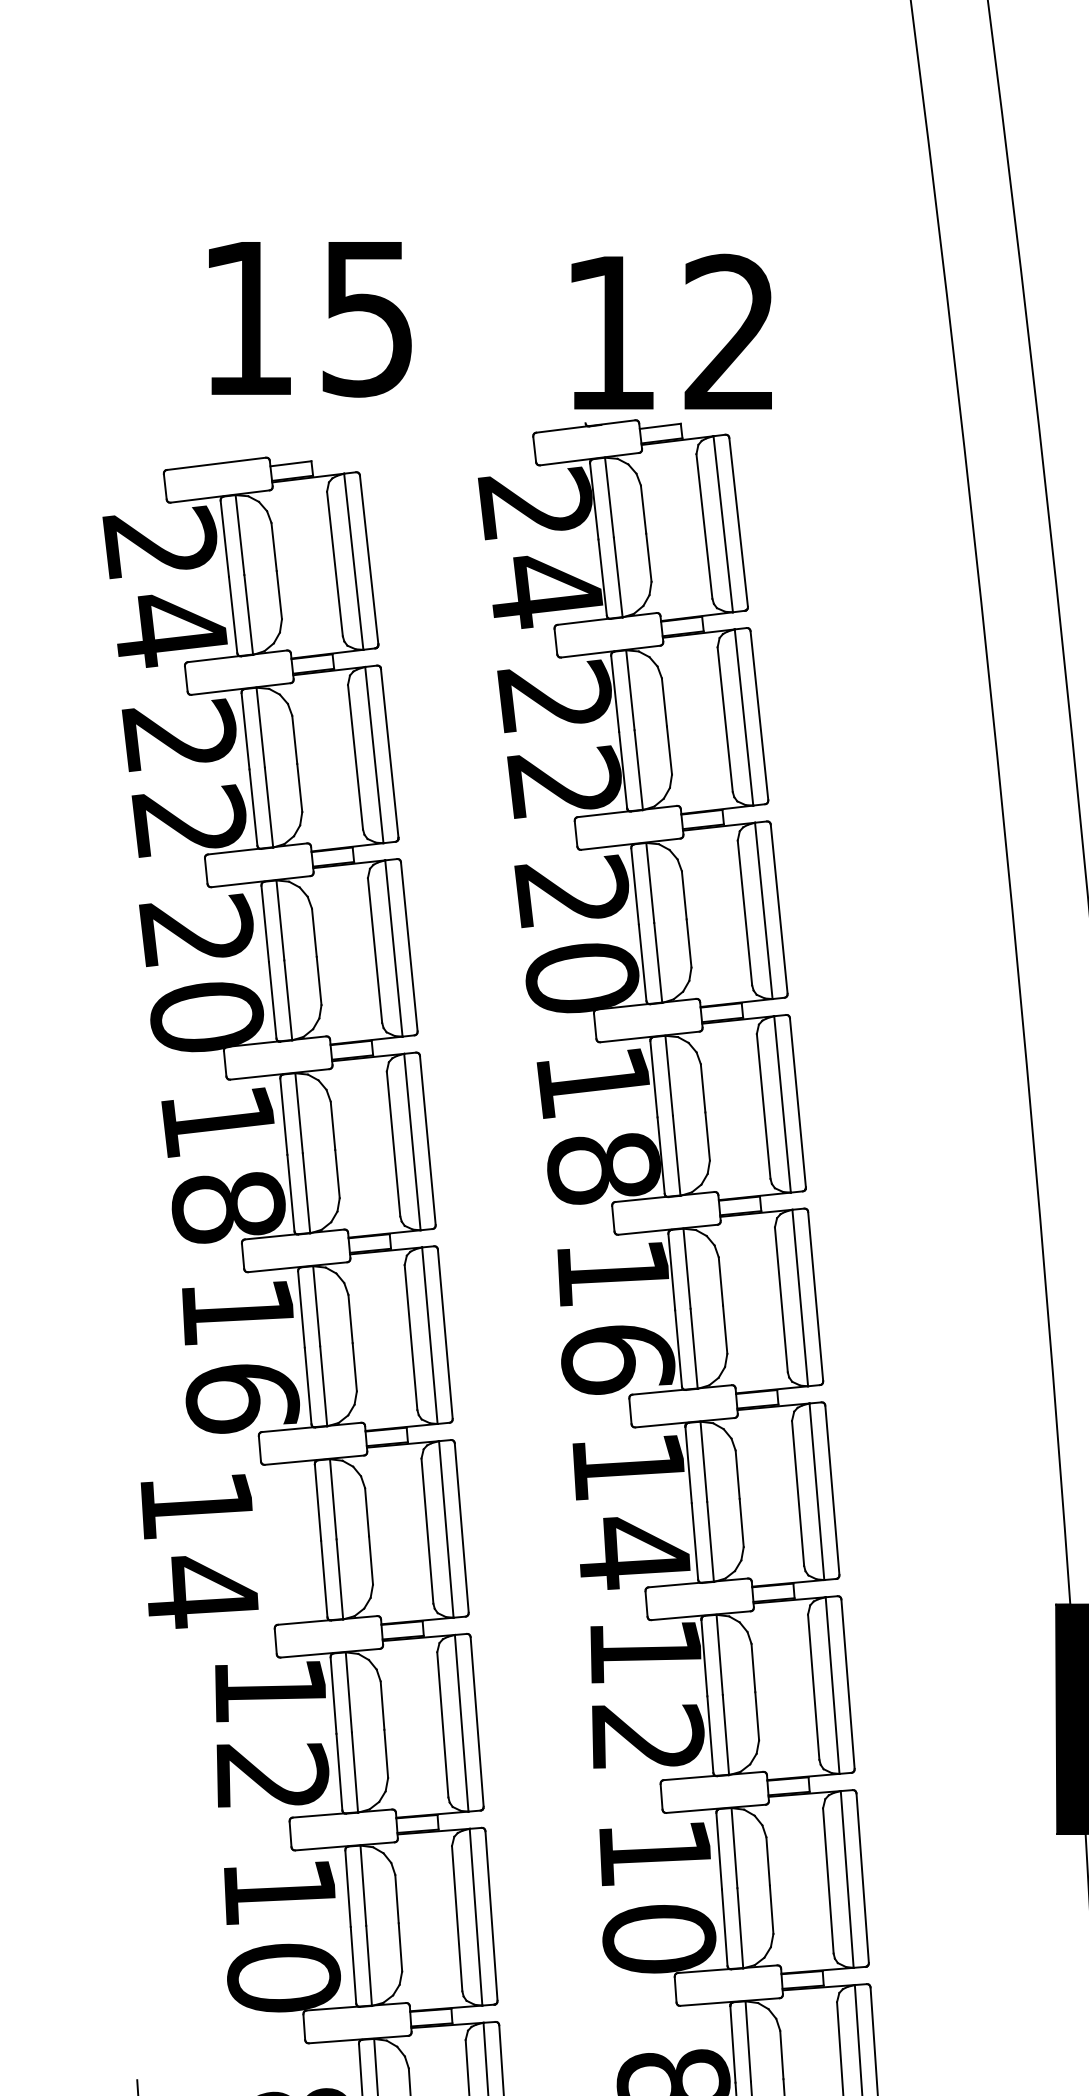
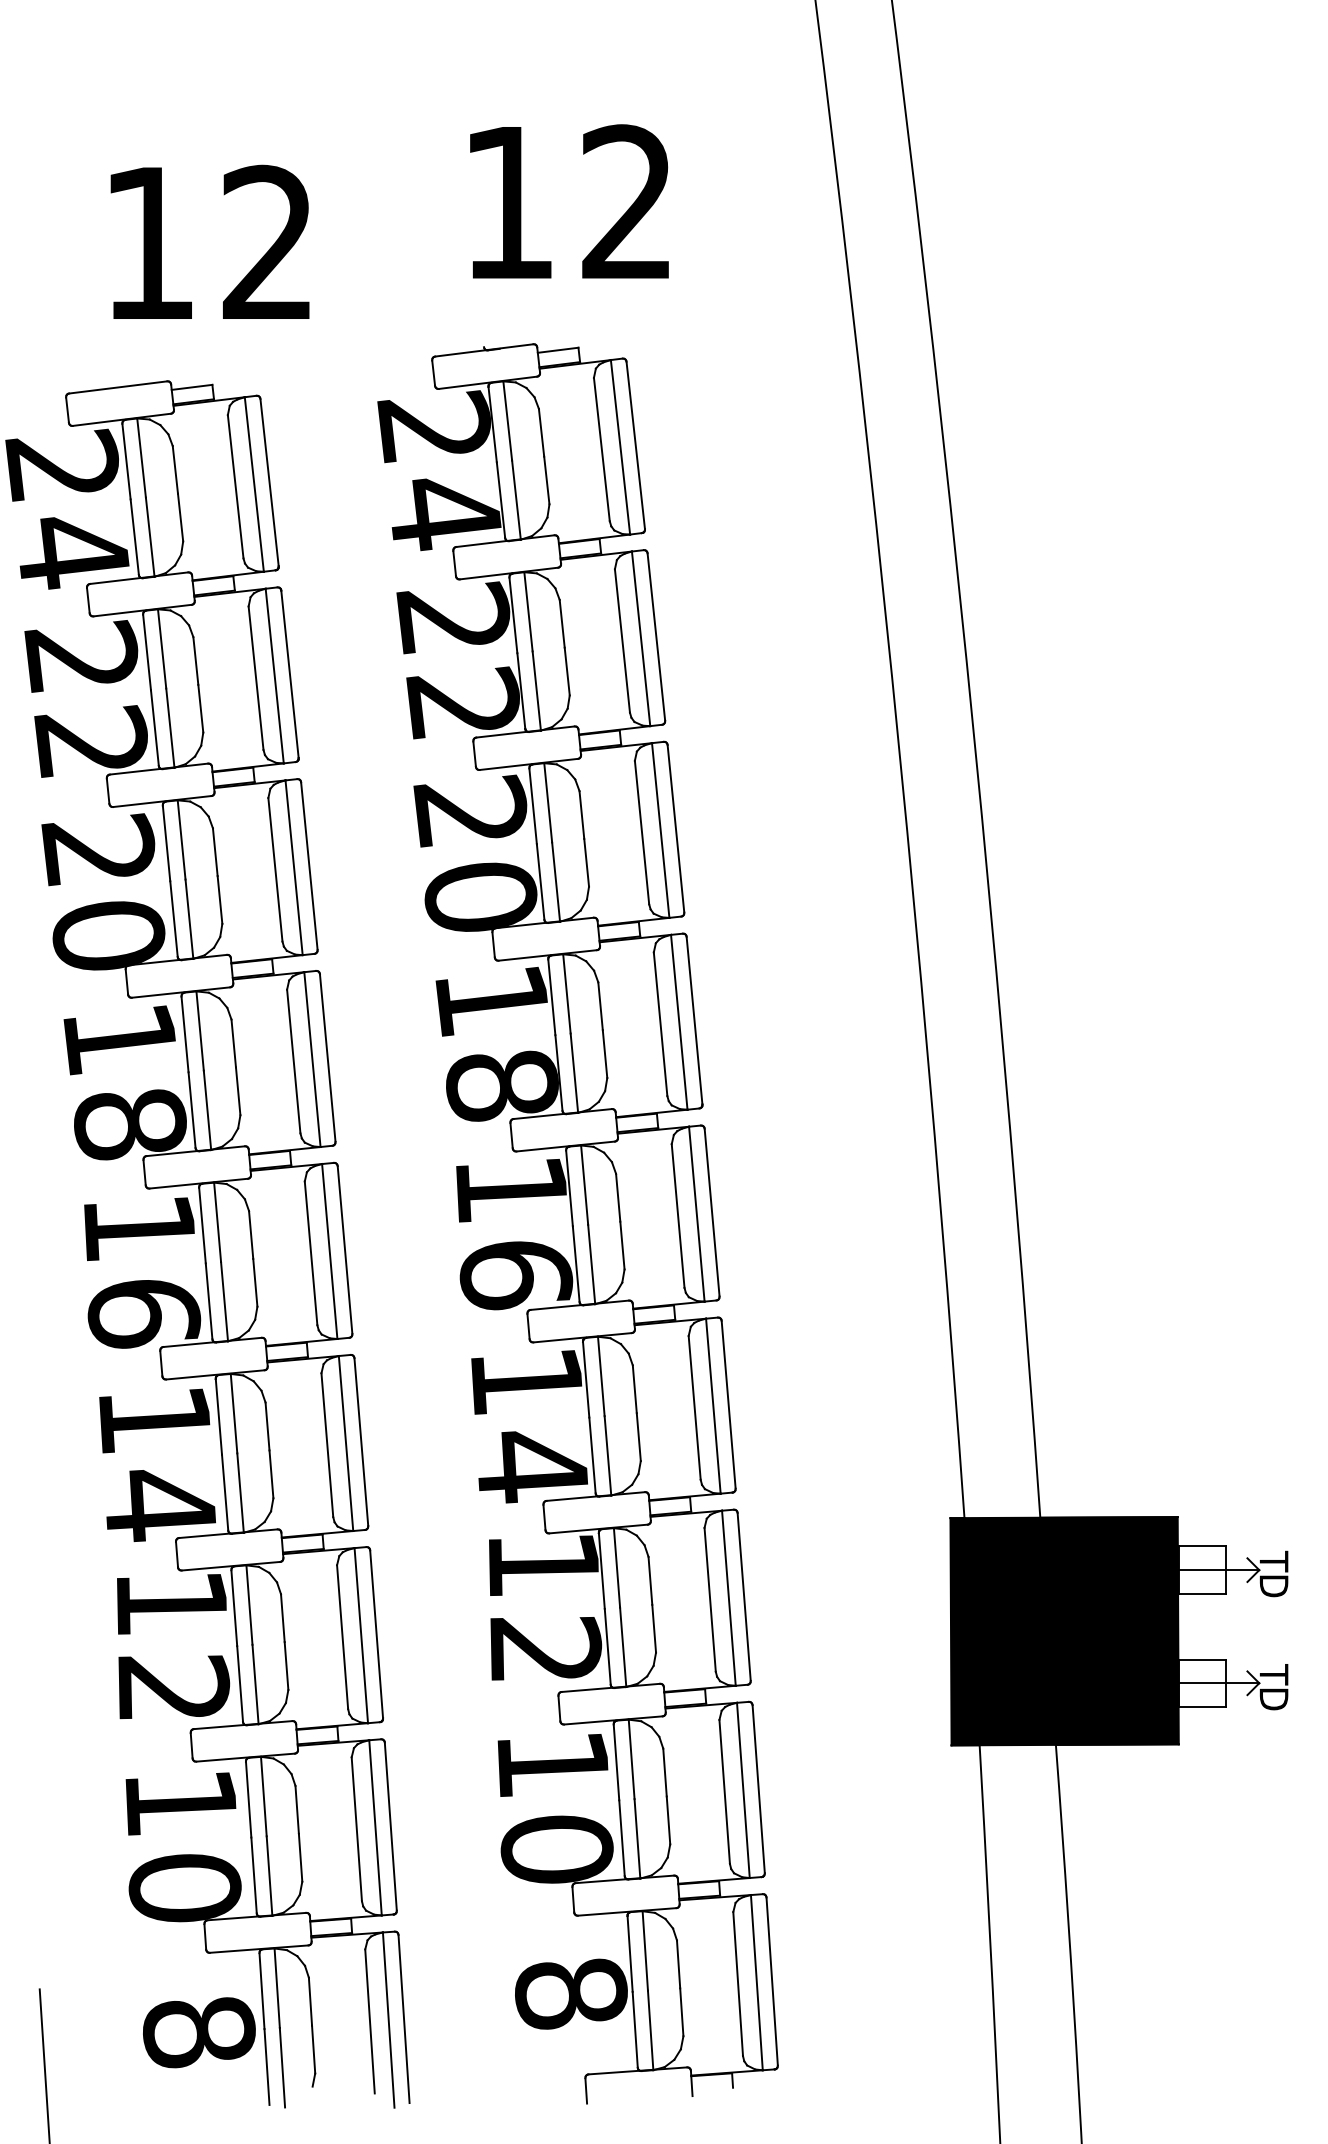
text: (367, 317) -> (267, 242), 15 -> 12
text: (671, 331) -> (569, 201), moved
text: (199, 1550) -> (157, 1464), moved

